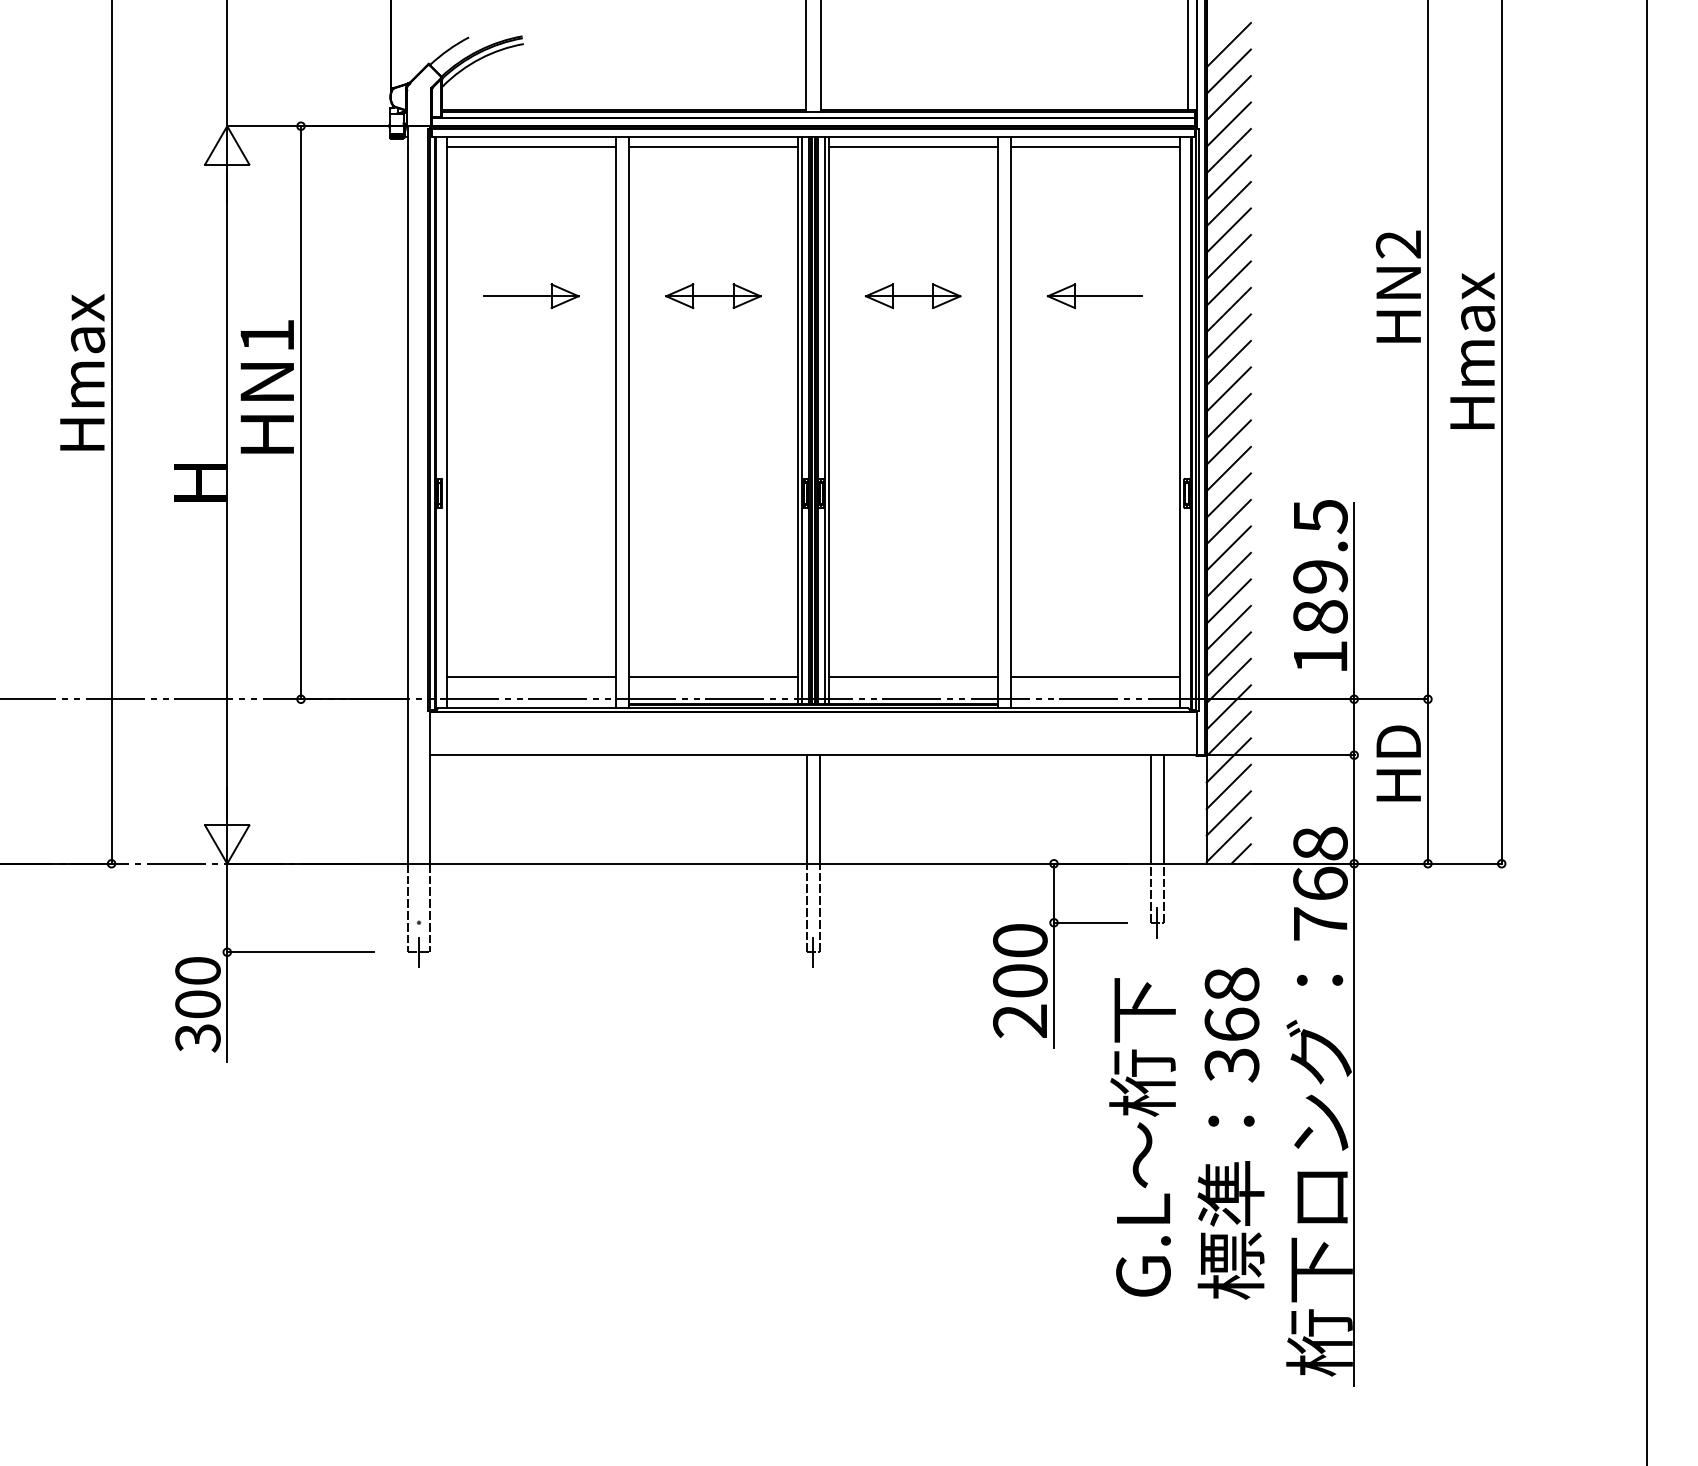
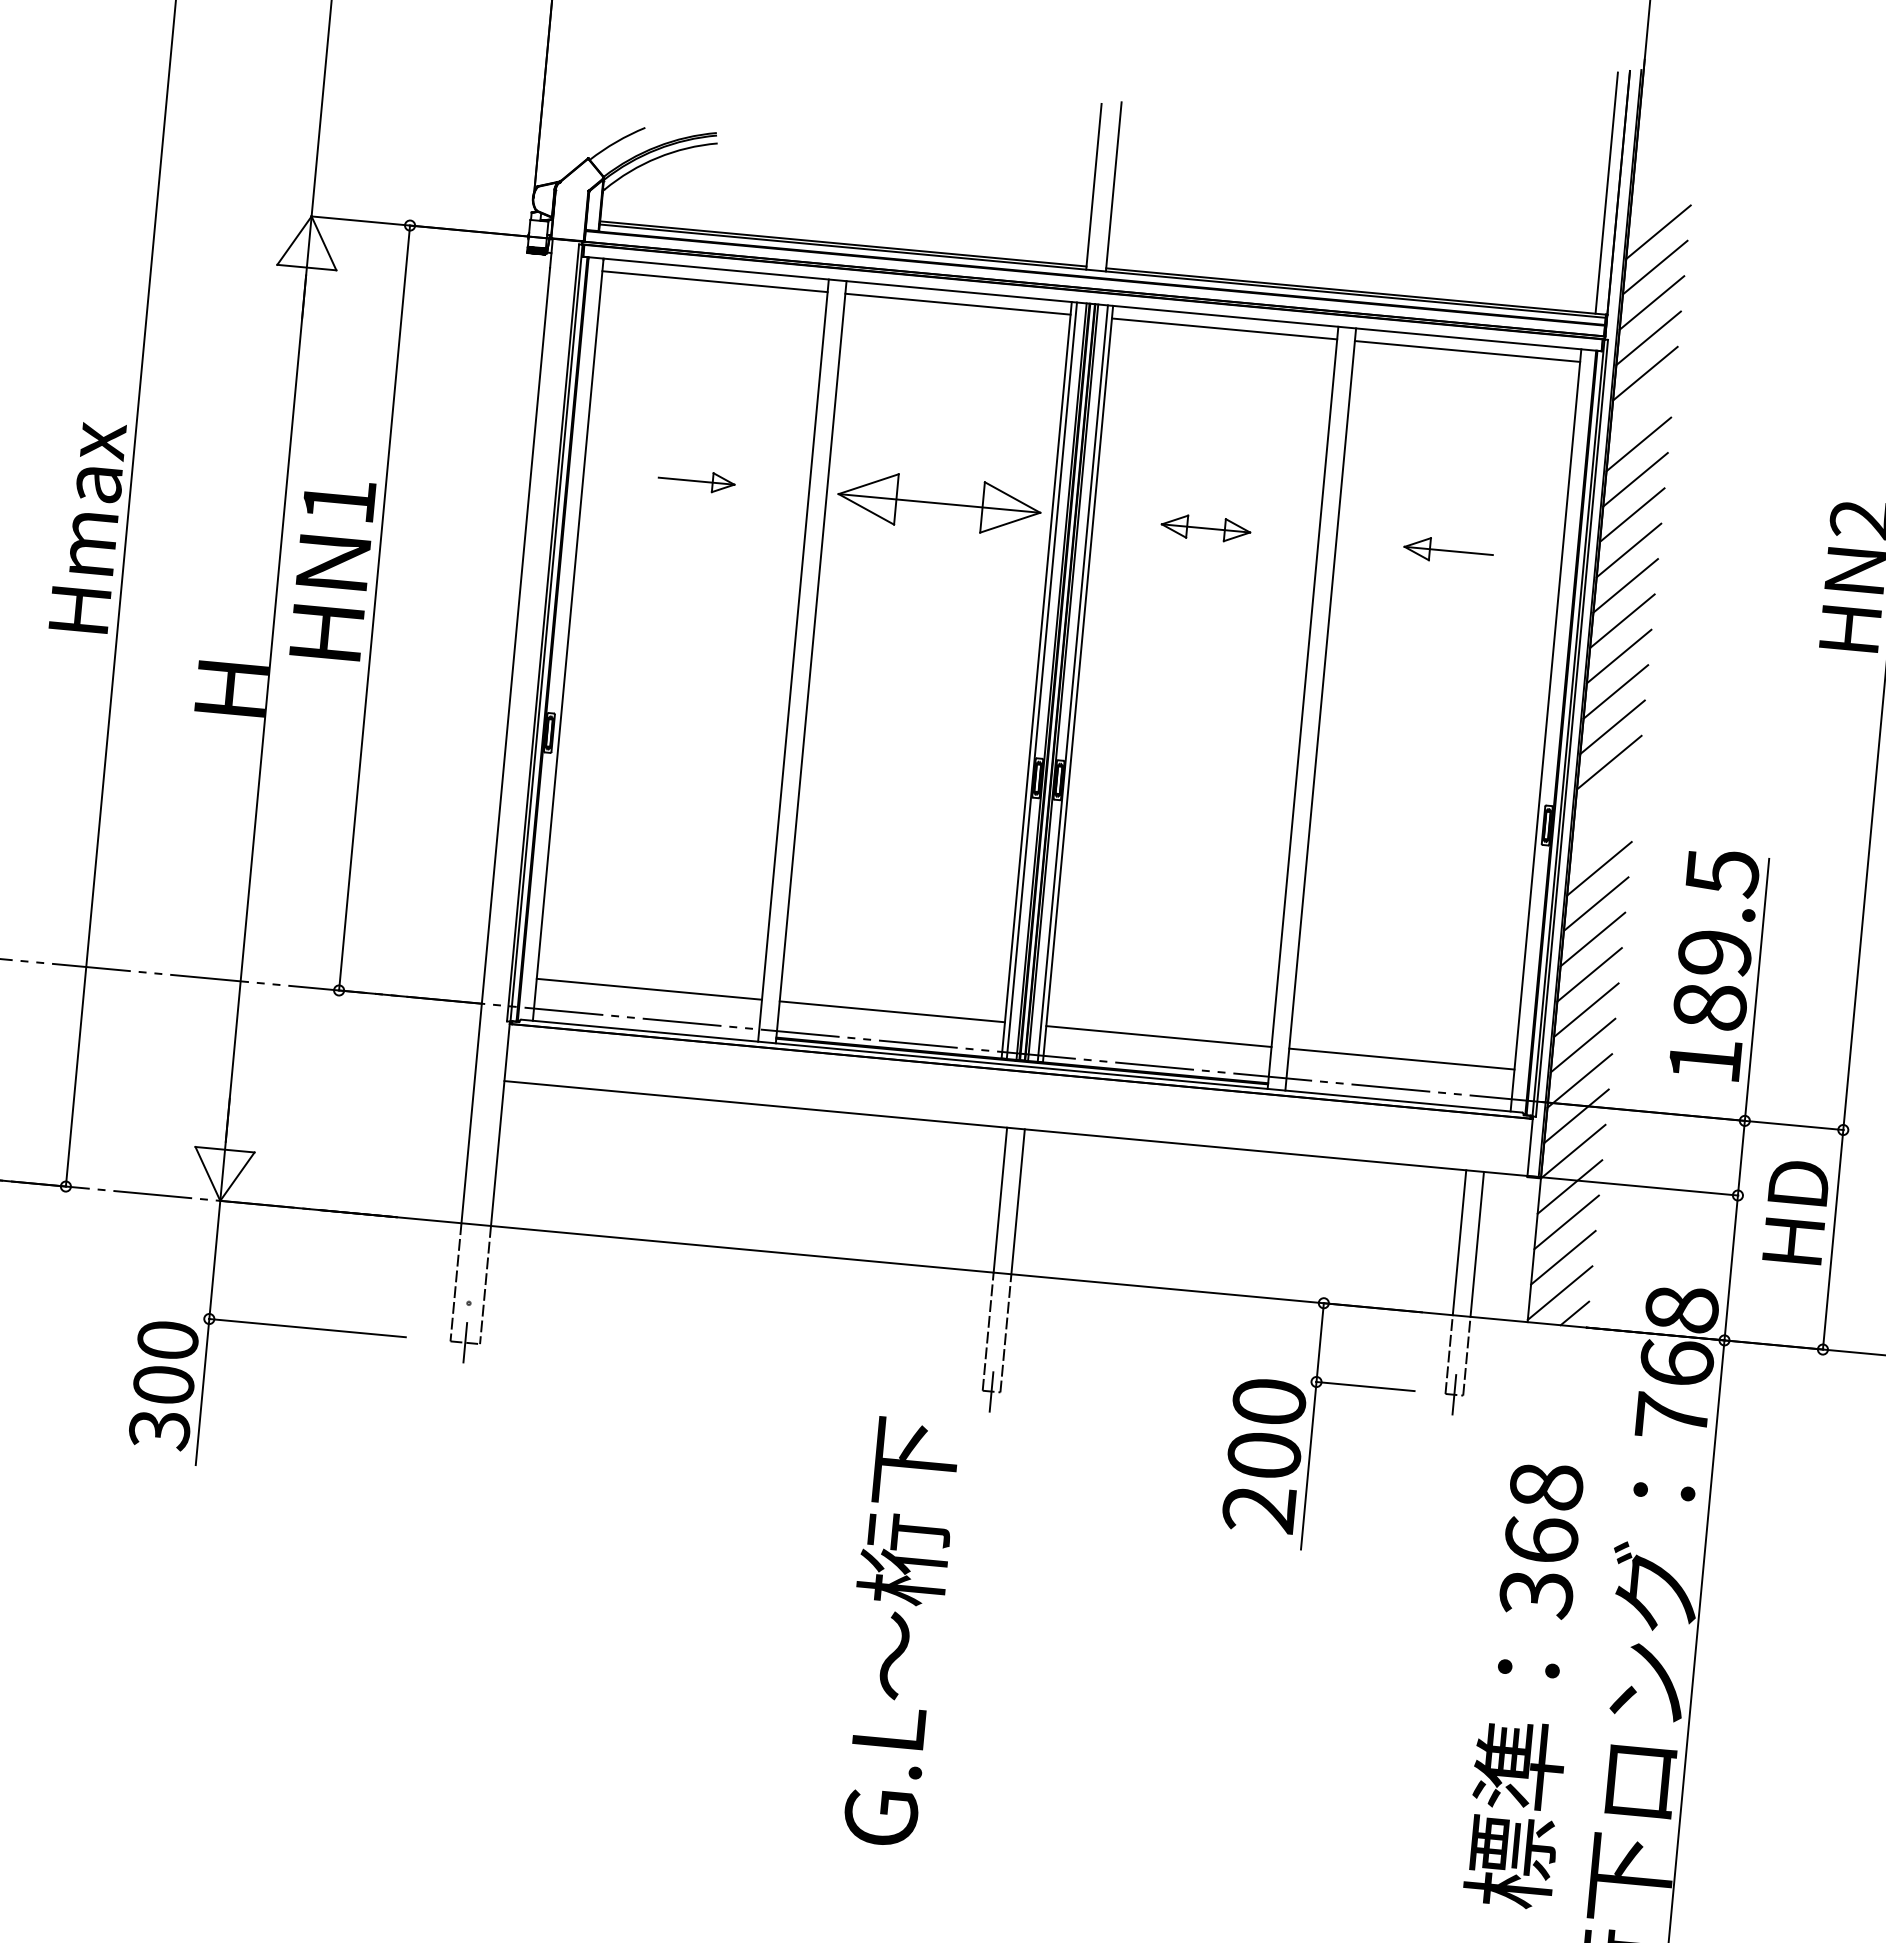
line: (1228, 177) -> (1641, 408), removed
part: (531, 296) -> (696, 481), size x0.6
part: (713, 296) -> (939, 503), size x1.6
part: (912, 296) -> (1205, 528), size x0.7
part: (1094, 296) -> (1448, 551), size x0.7
line: (1228, 468) -> (1605, 797), removed
line: (1228, 495) -> (1602, 833), removed
text: (1142, 1137) -> (896, 1632), moved

